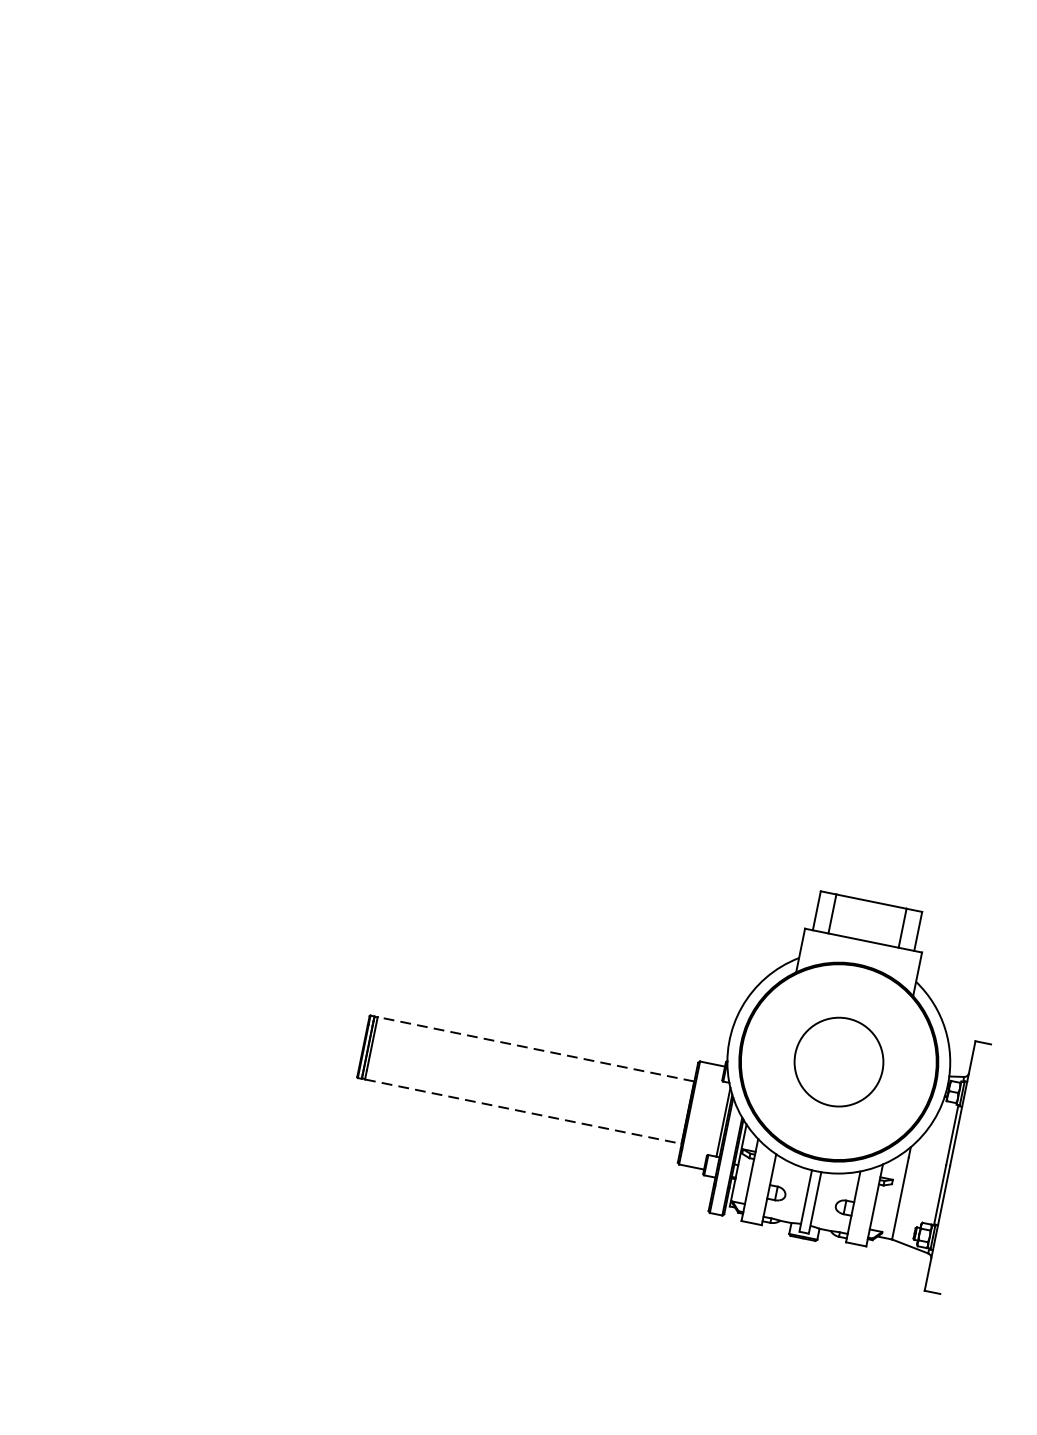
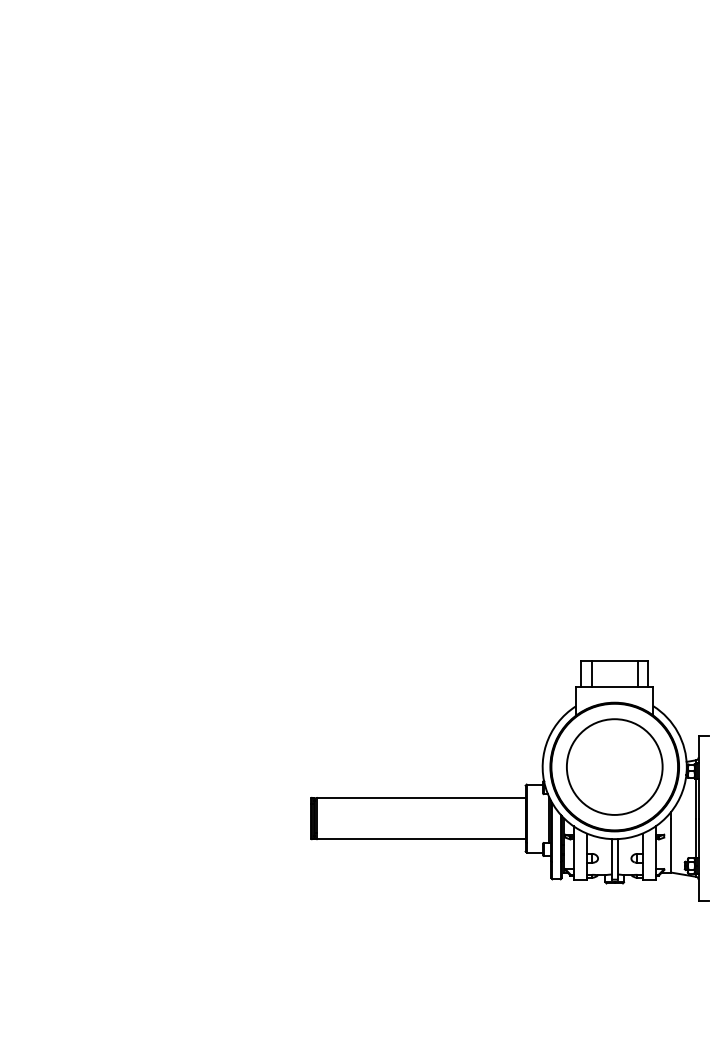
line: (535, 1048) -> (420, 797), dashed -> solid
circle: (838, 1061) -> (614, 766), size x1.67
line: (523, 1112) -> (421, 839), dashed -> solid

